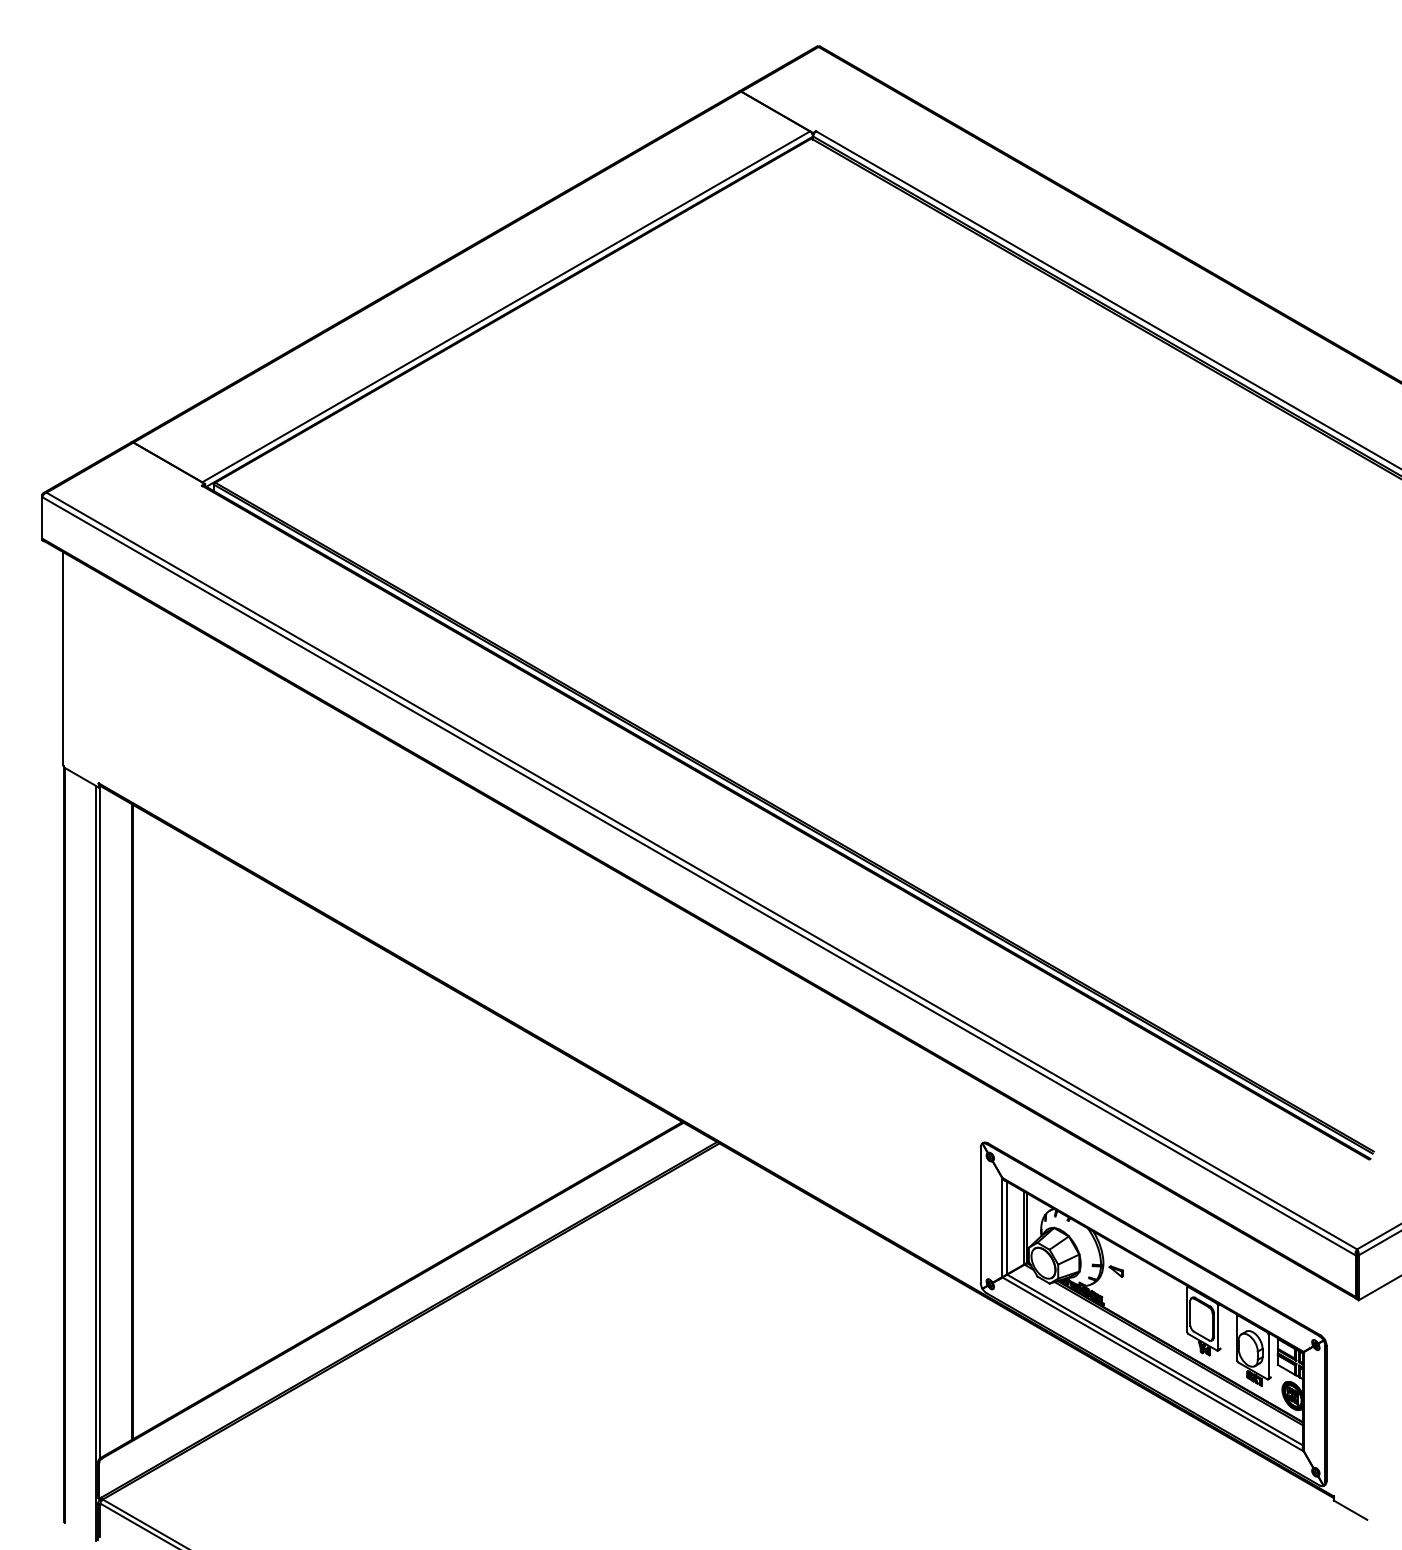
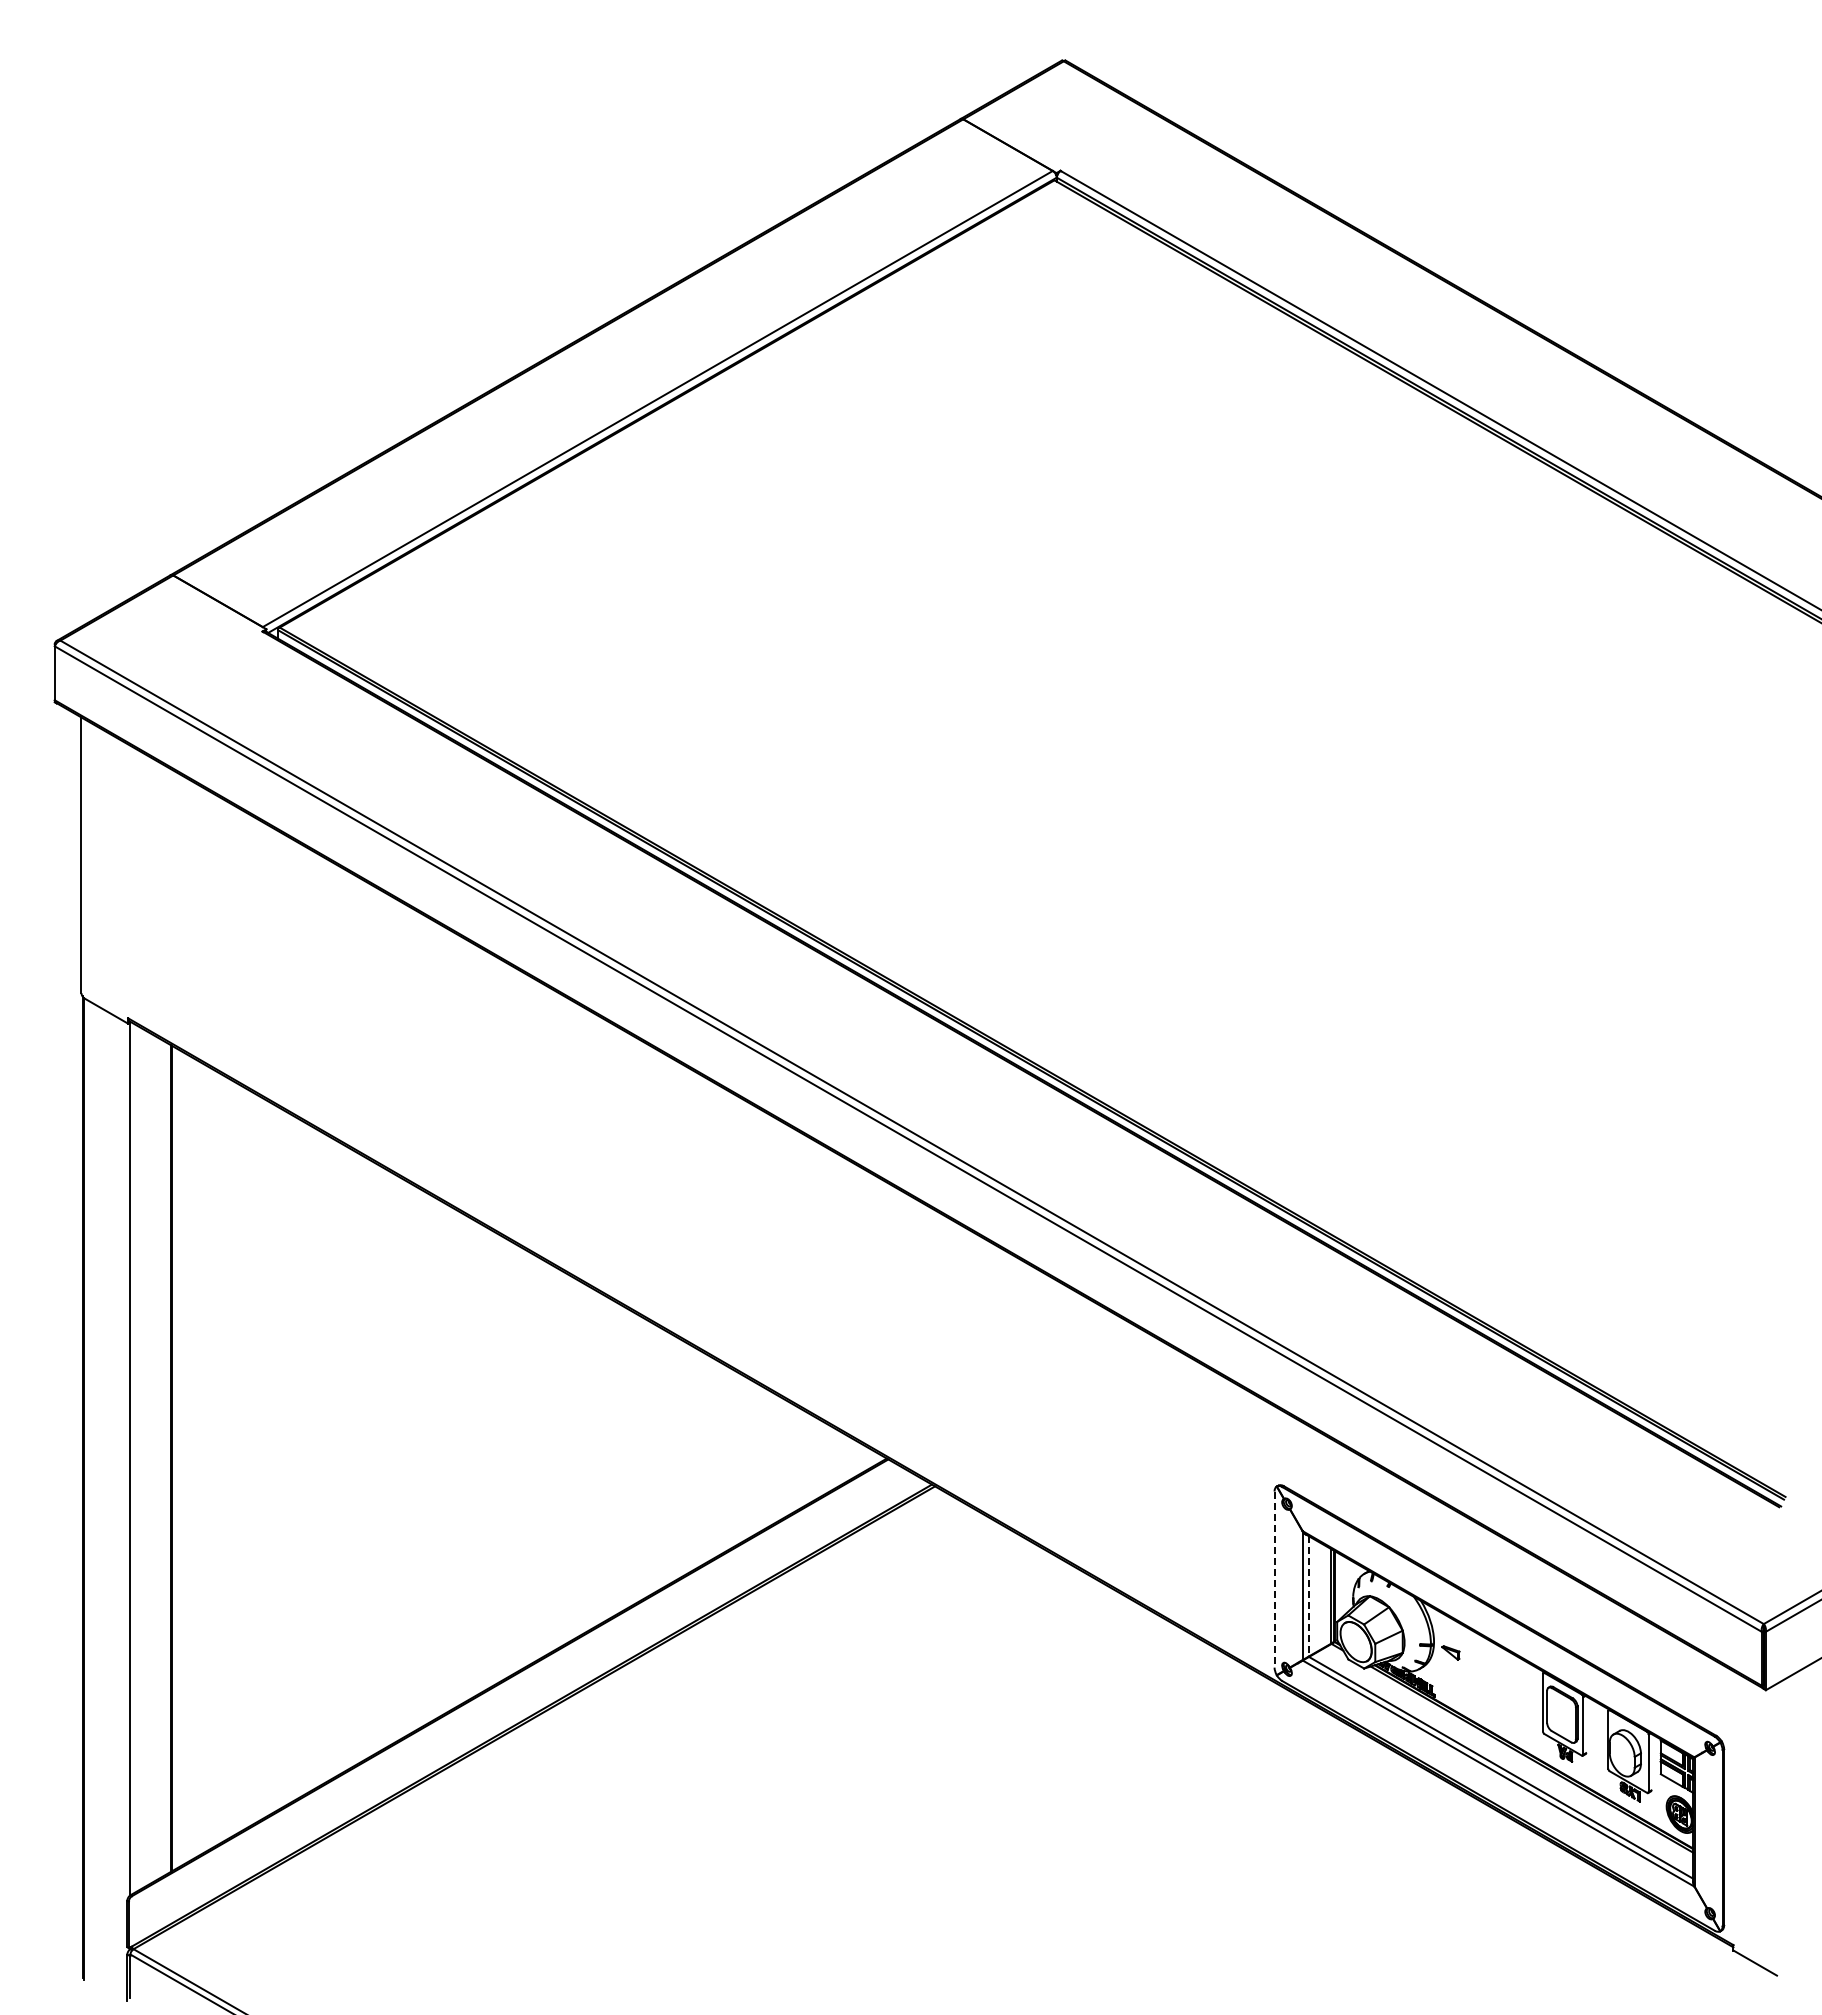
line: (95, 1163) -> (124, 1512), removed
line: (980, 1215) -> (1274, 1580), solid -> dashed
line: (1006, 1228) -> (1308, 1596), solid -> dashed

